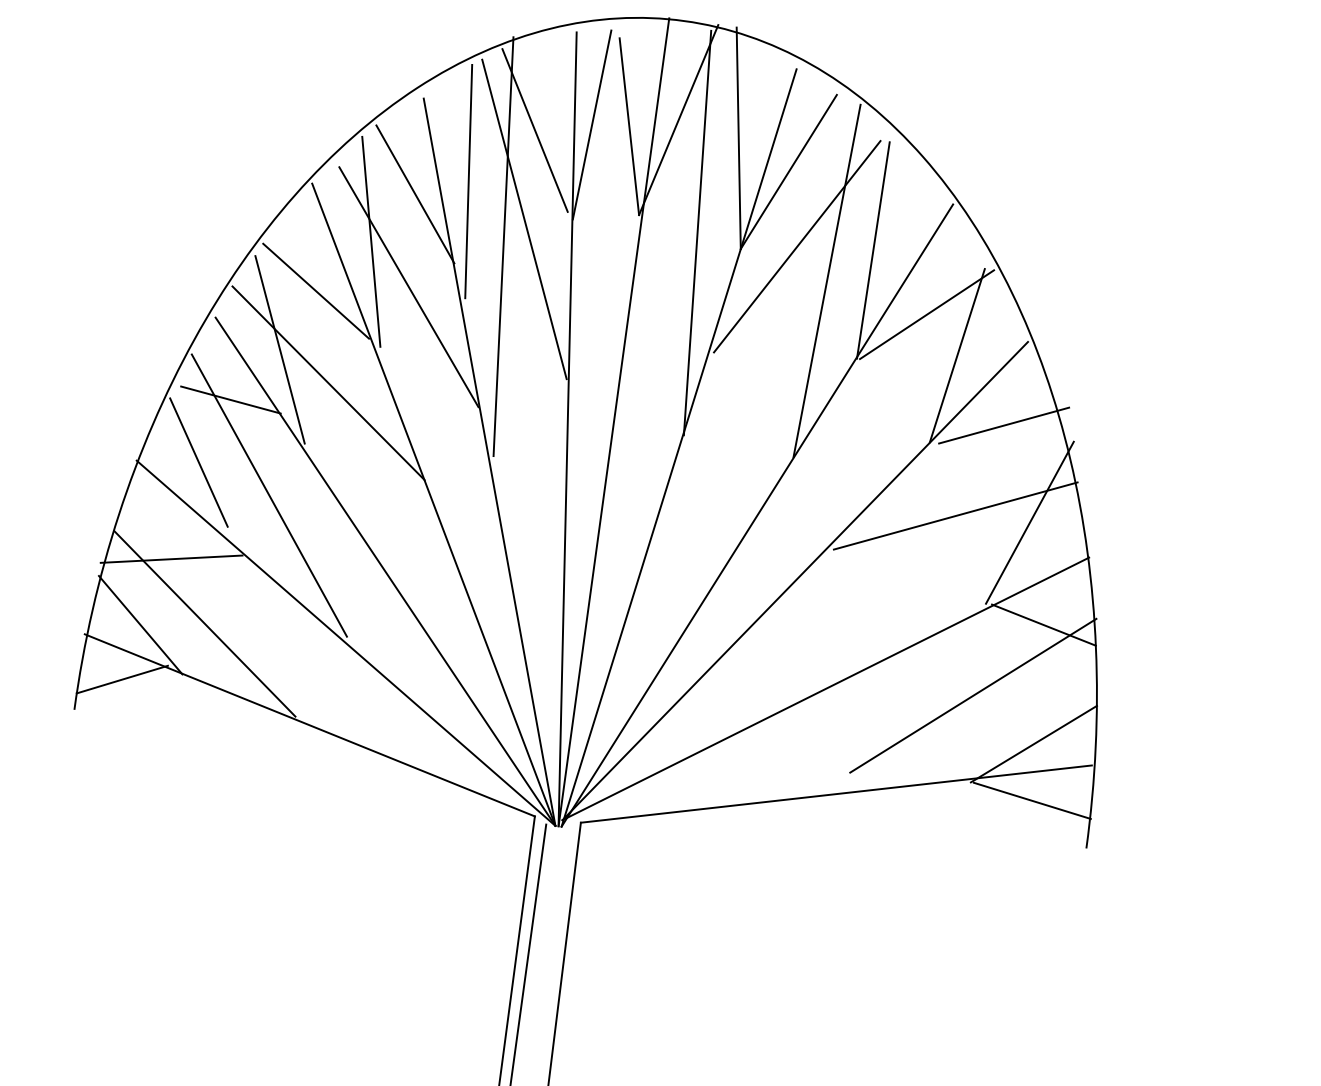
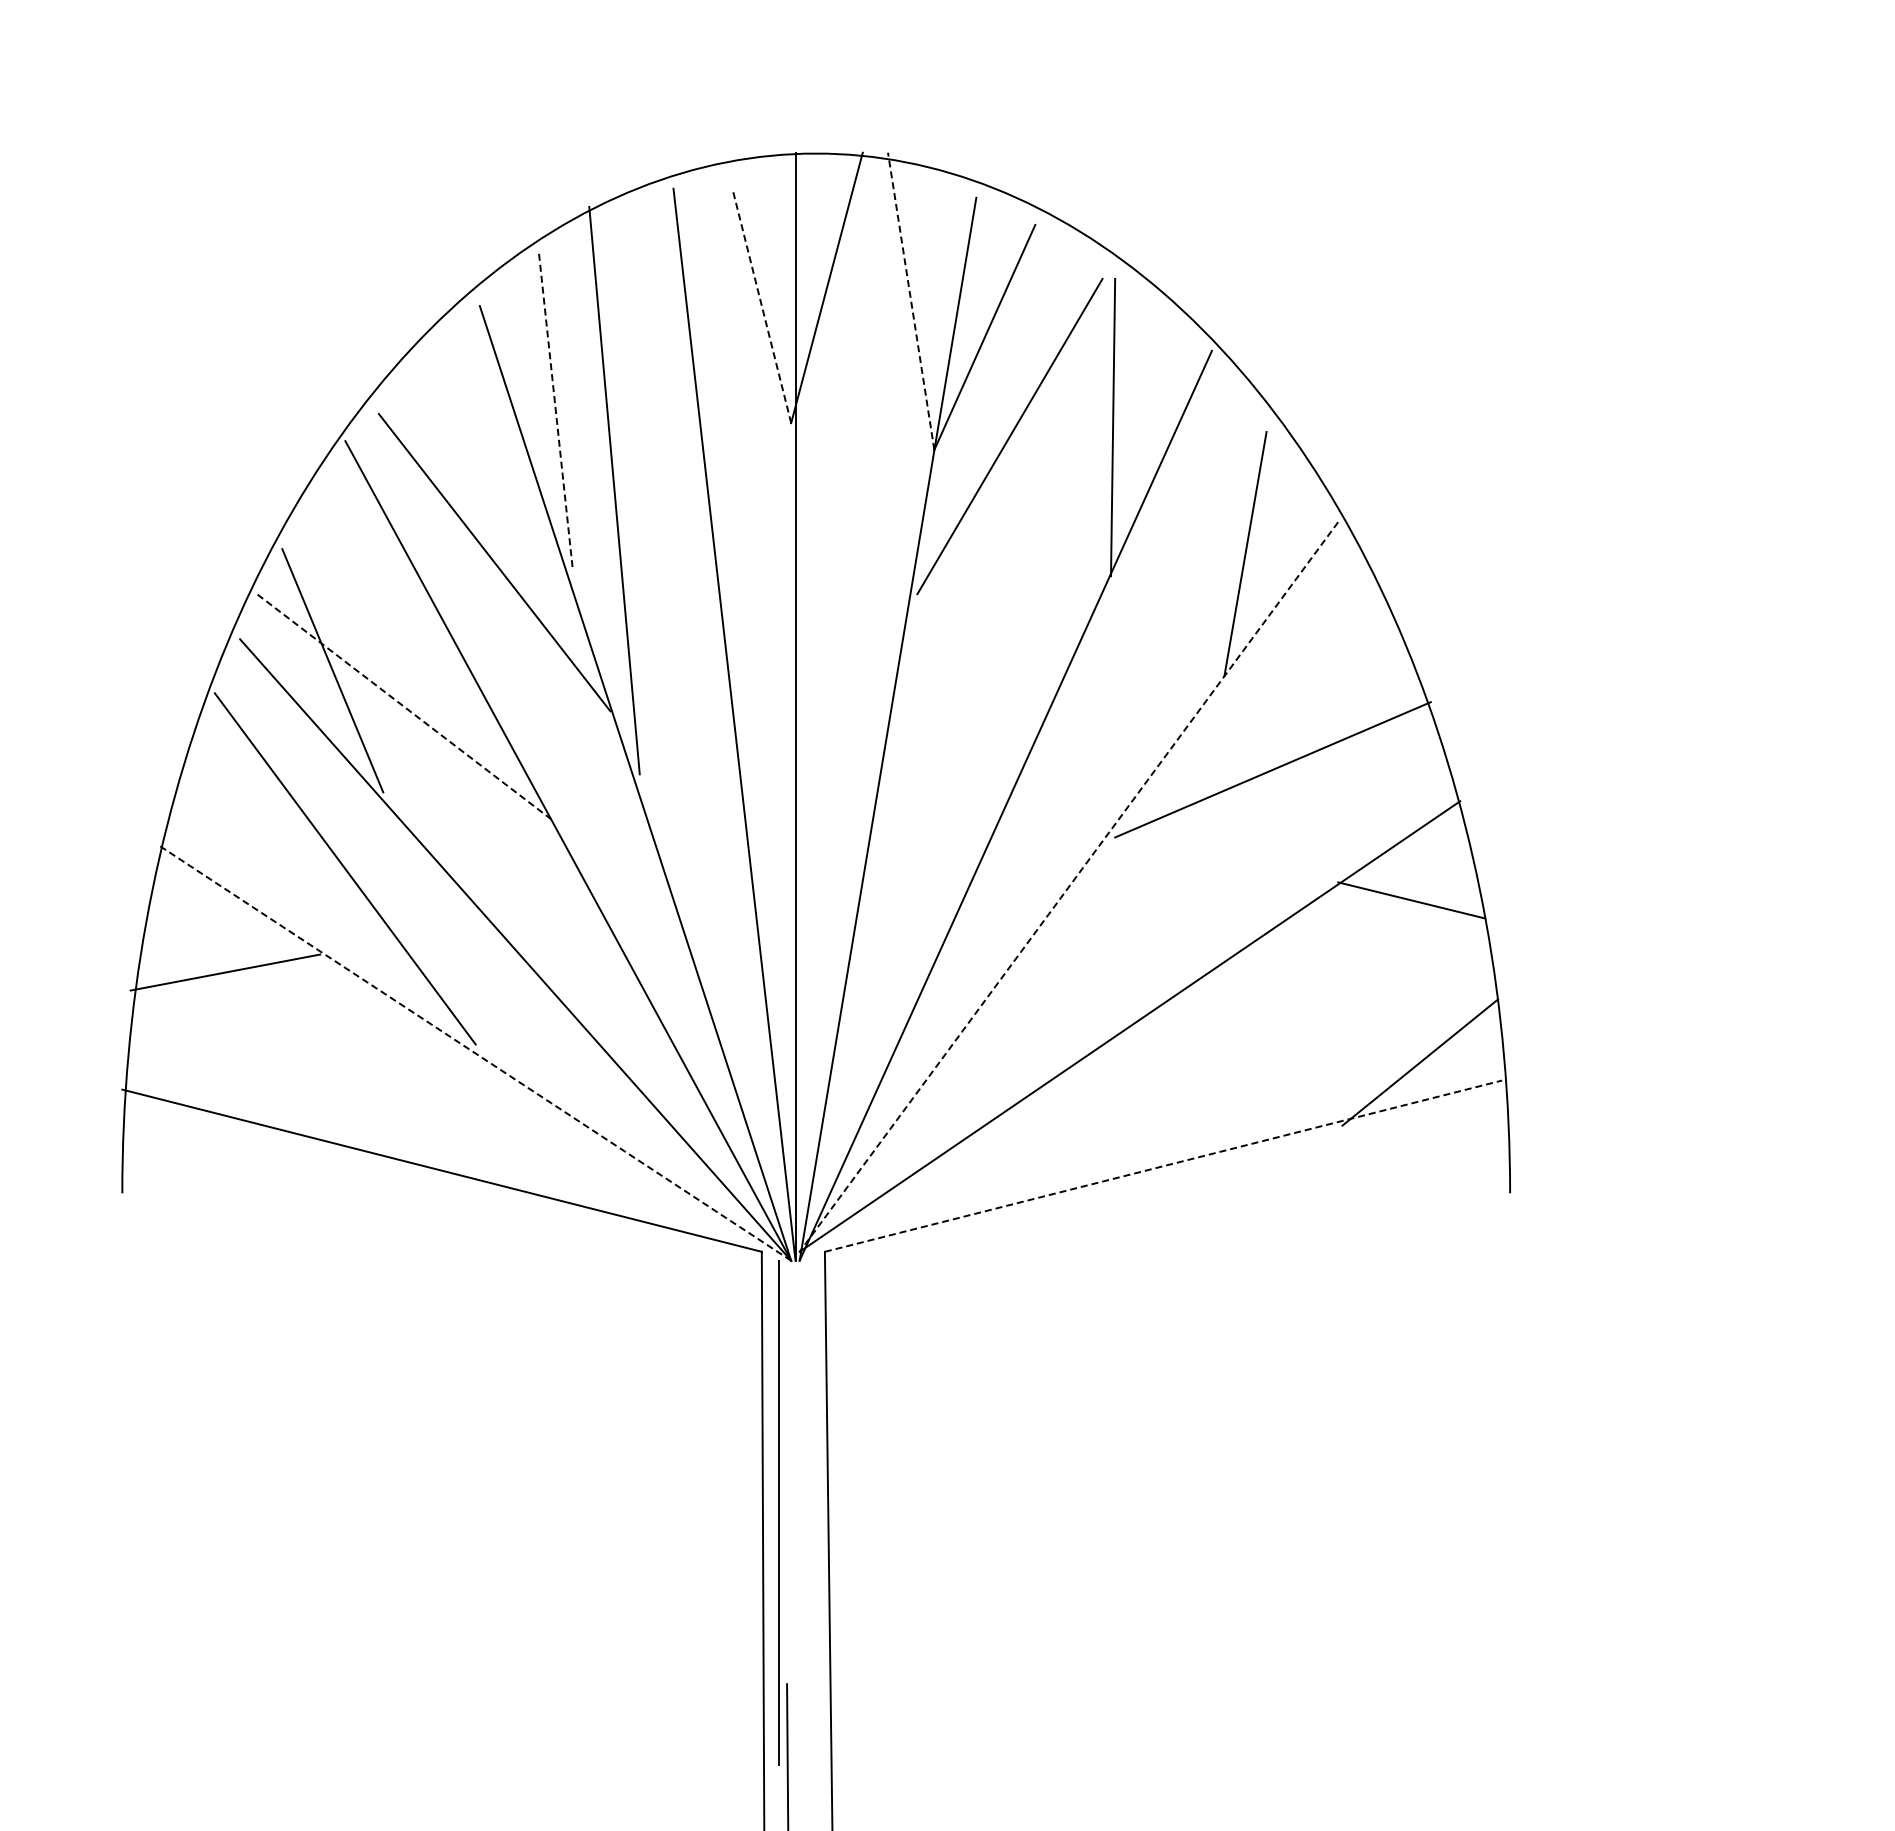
line: (591, 124) -> (710, 310), removed
line: (629, 126) -> (761, 305), solid -> dashed
line: (535, 130) -> (635, 328), removed
line: (739, 137) -> (911, 300), solid -> dashed
line: (468, 181) -> (555, 409), solid -> dashed
line: (415, 194) -> (486, 436), removed
line: (524, 218) -> (637, 449), removed
line: (697, 233) -> (873, 436), removed
line: (371, 241) -> (435, 508), removed
line: (827, 280) -> (1056, 476), removed
line: (316, 291) -> (370, 585), removed
line: (927, 315) -> (1197, 504), removed
line: (328, 382) -> (403, 706), solid -> dashed
line: (230, 400) -> (275, 747), removed
line: (1004, 425) -> (1321, 639), removed
line: (198, 462) -> (243, 837), removed
line: (1029, 522) -> (1373, 765), removed
line: (794, 581) -> (1068, 887), solid -> dashed
line: (205, 623) -> (282, 1053), removed
line: (140, 624) -> (195, 1066), removed
line: (345, 643) -> (475, 1053), solid -> dashed
line: (122, 679) -> (181, 1143), removed
line: (973, 695) -> (1329, 1008), removed
line: (837, 794) -> (1164, 1166), solid -> dashed
line: (1032, 800) -> (1428, 1138), removed

